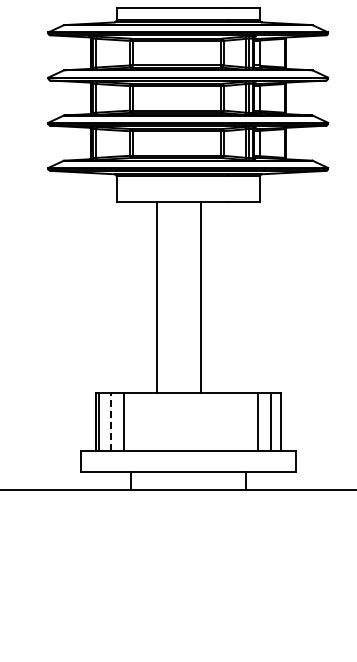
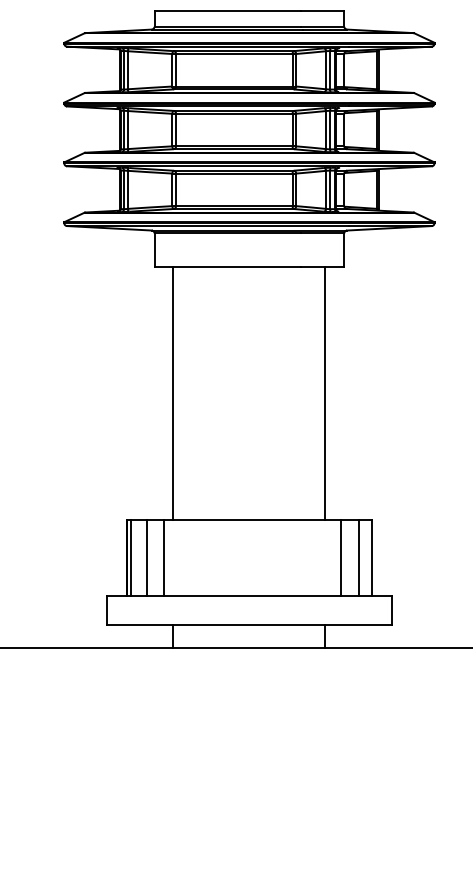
line: (156, 297) -> (172, 393), moved
line: (200, 297) -> (325, 393), moved
line: (110, 421) -> (146, 557), dashed -> solid

